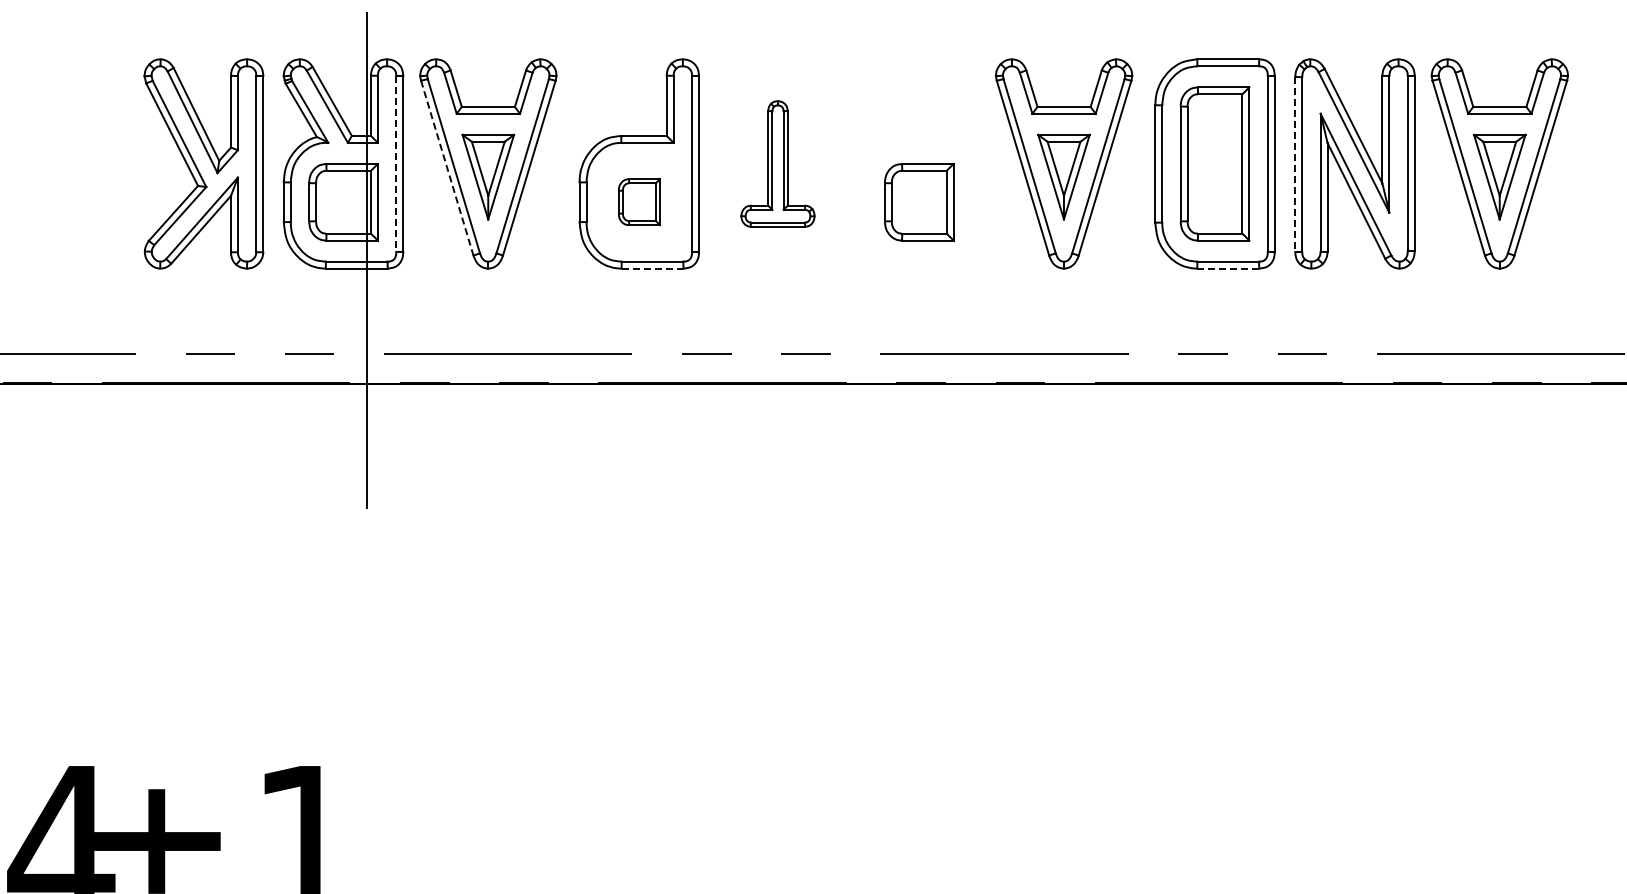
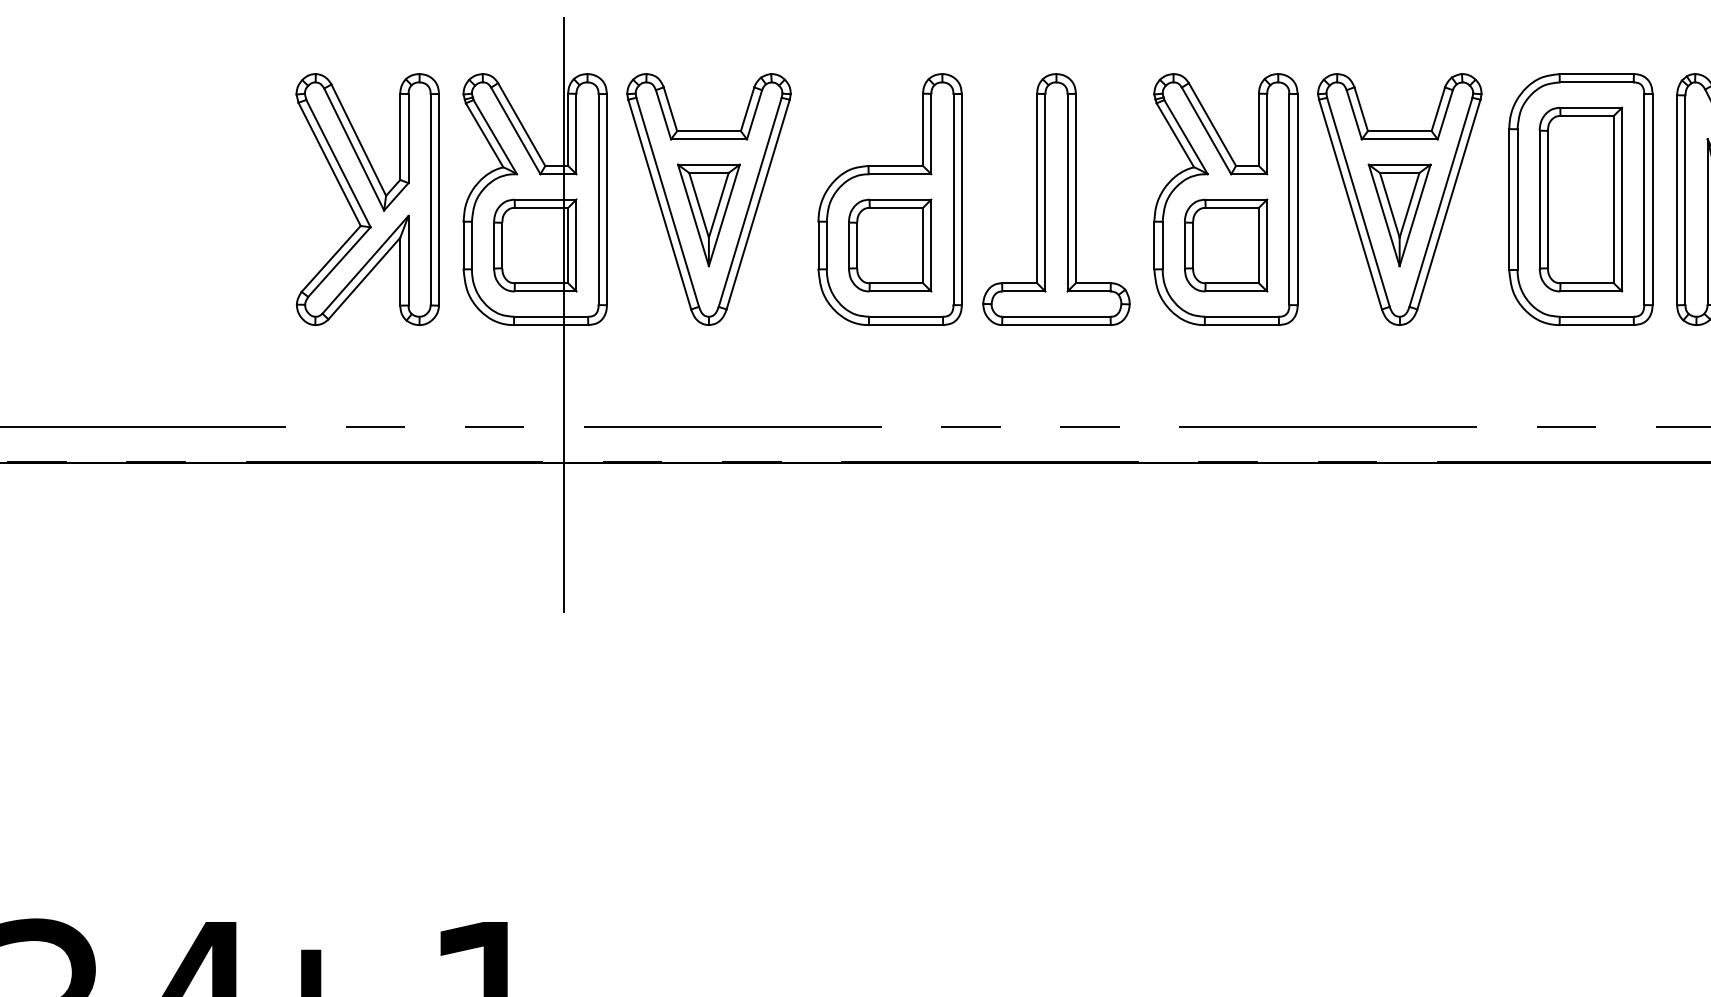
line: (396, 163) -> (598, 199), dashed -> solid
part: (777, 163) -> (1055, 199), size x1.67
part: (918, 163) -> (1225, 199), added
line: (1295, 164) -> (1677, 200), dashed -> solid
line: (447, 168) -> (660, 205), dashed -> solid
part: (639, 201) -> (890, 244), size x1.67
line: (652, 268) -> (905, 325), dashed -> solid
line: (1228, 268) -> (1597, 325), dashed -> solid

